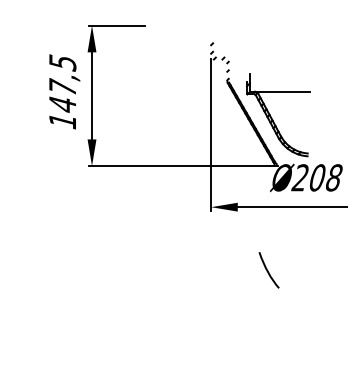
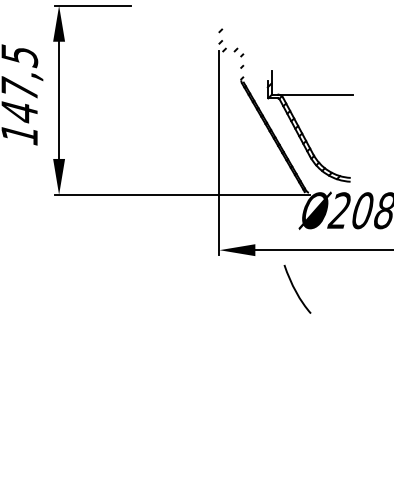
curve: (268, 270) -> (296, 289), moved

